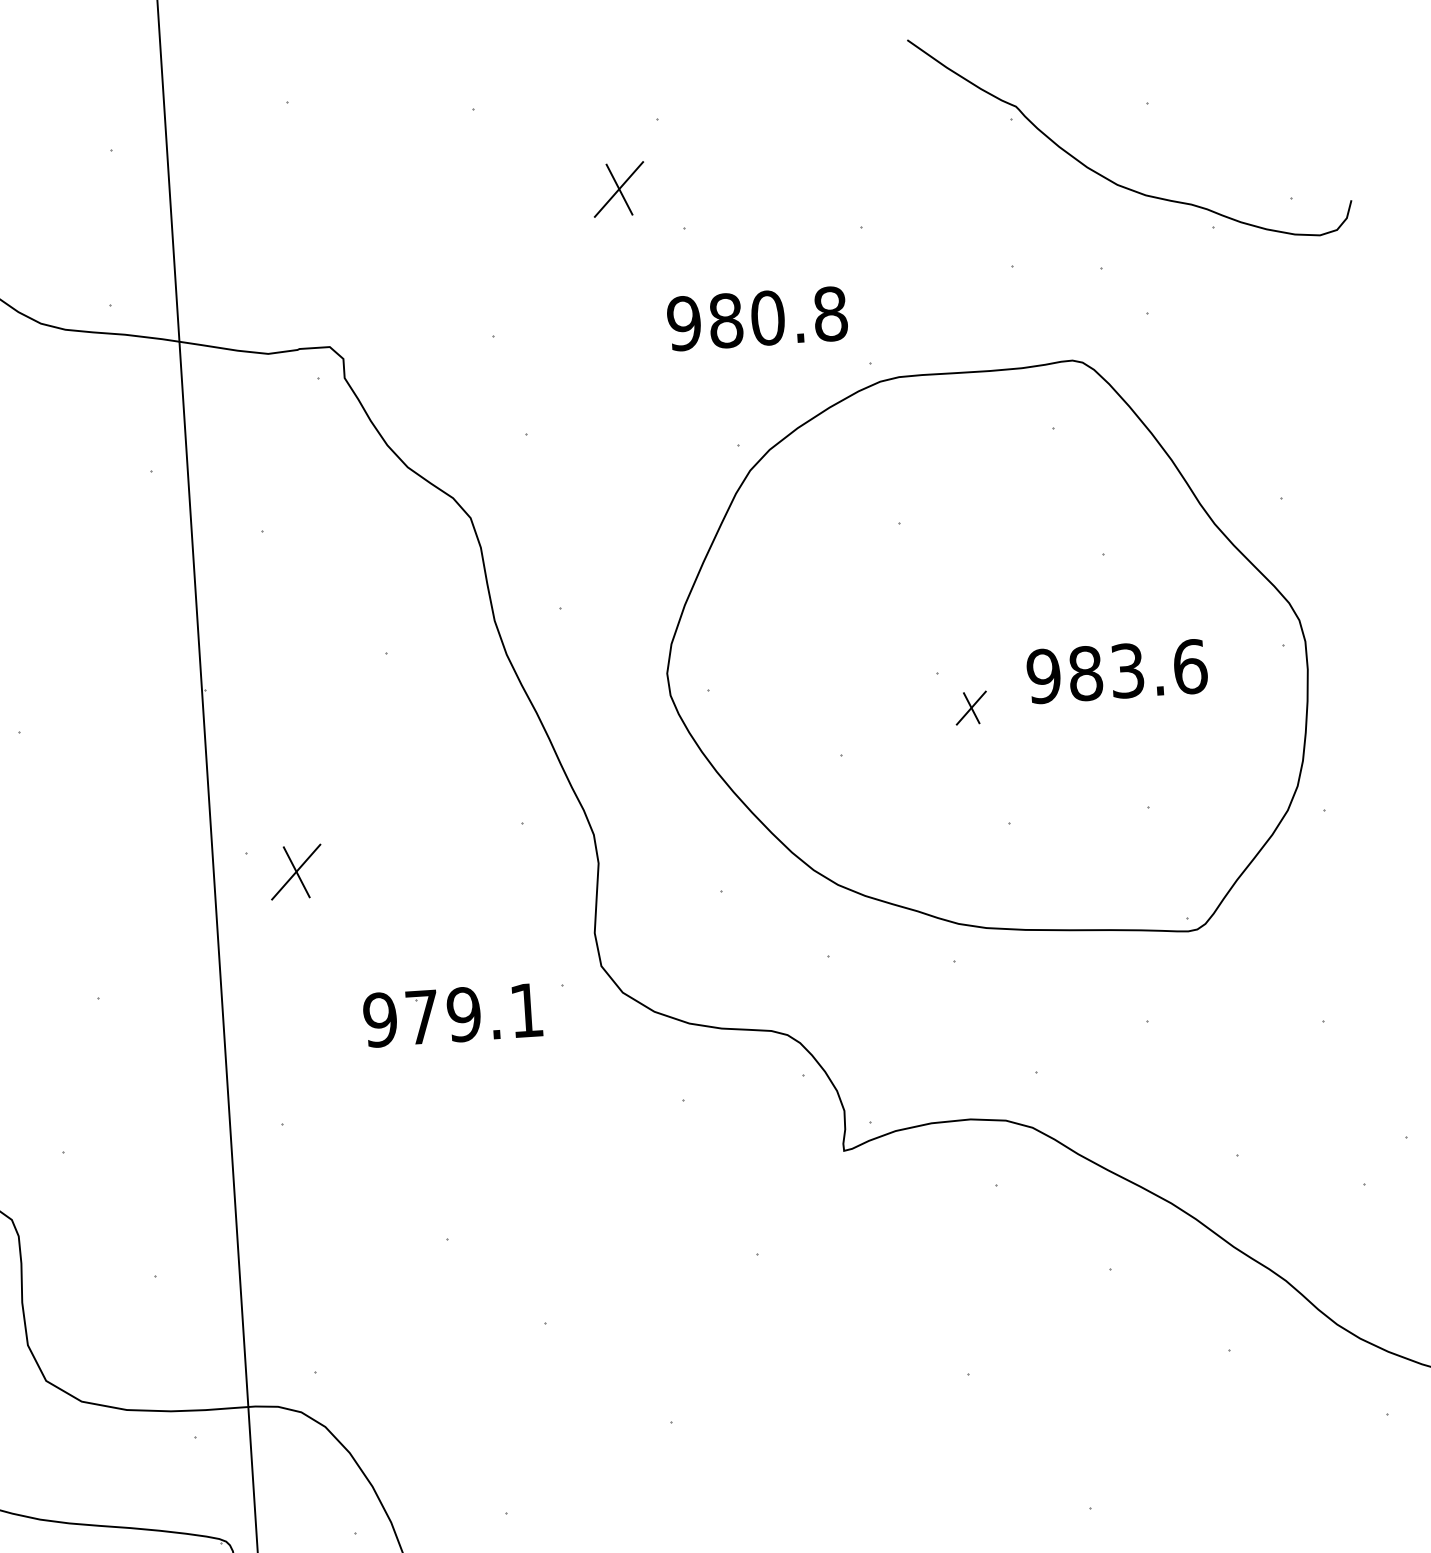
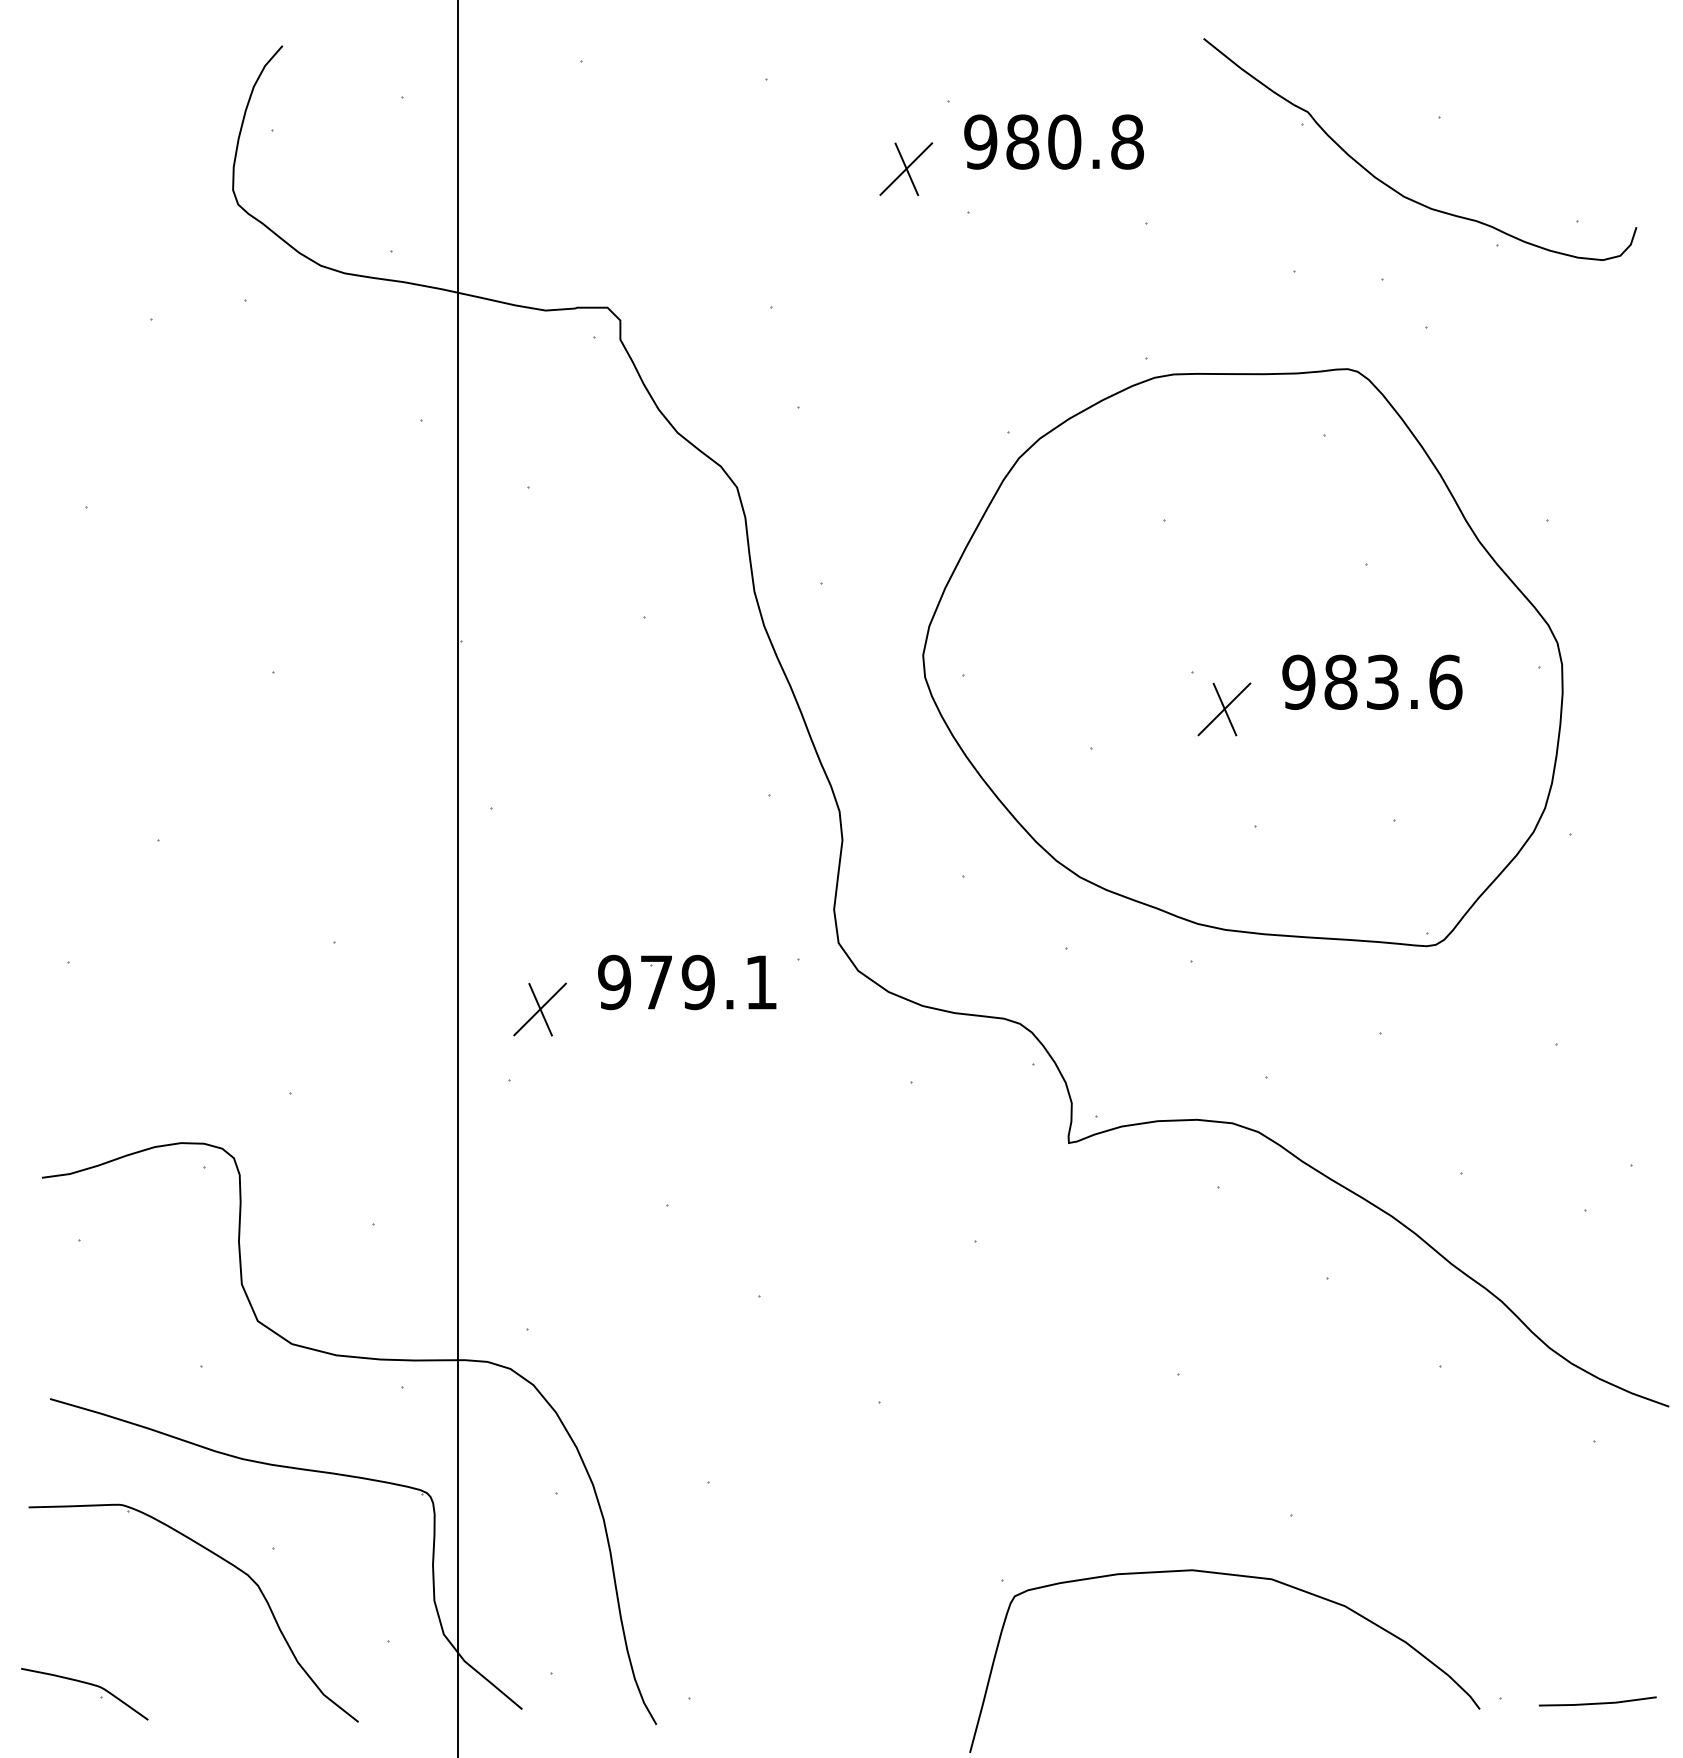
text: (756, 318) -> (1053, 141), moved
part: (971, 708) -> (1224, 709), size x1.67
part: (295, 872) -> (539, 1009), moved

